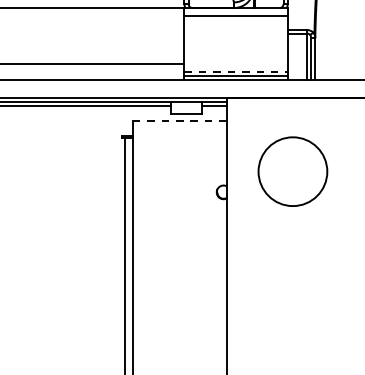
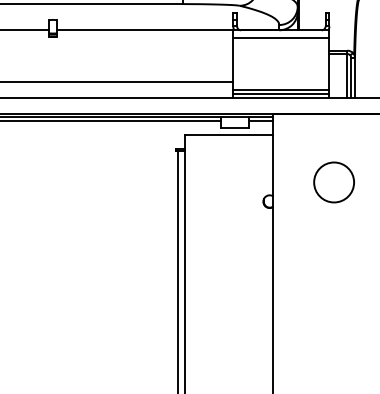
line: (236, 71) -> (281, 89), dashed -> solid
line: (180, 121) -> (229, 135), dashed -> solid
circle: (292, 171) -> (333, 182), size x0.62

